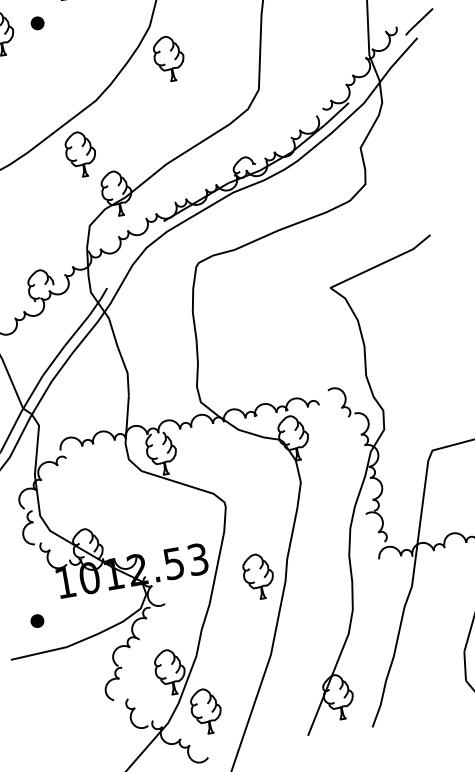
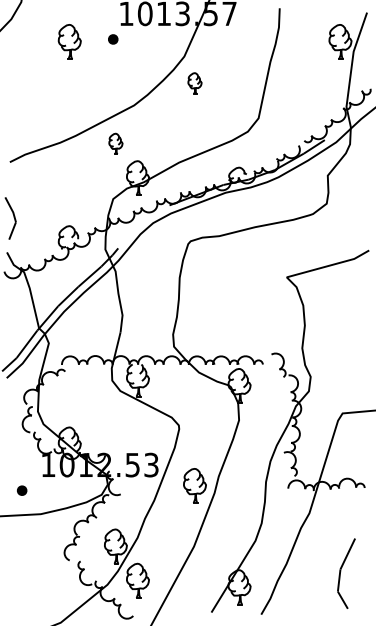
part: (37, 23) -> (113, 39), moved
part: (168, 59) -> (194, 83), size x0.6
part: (80, 153) -> (115, 143), size x0.6

